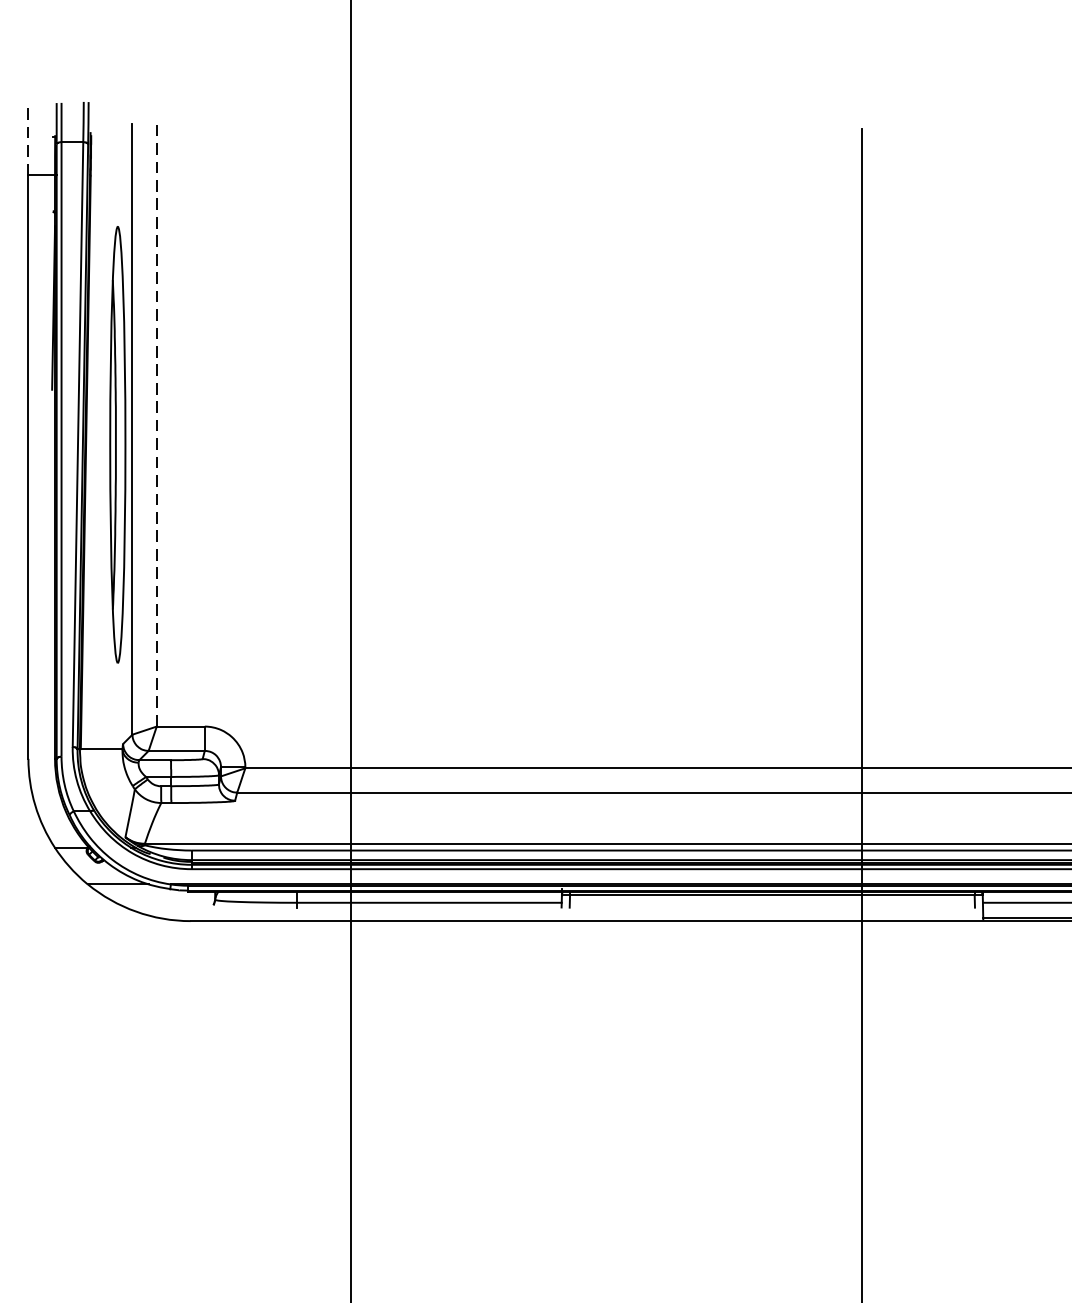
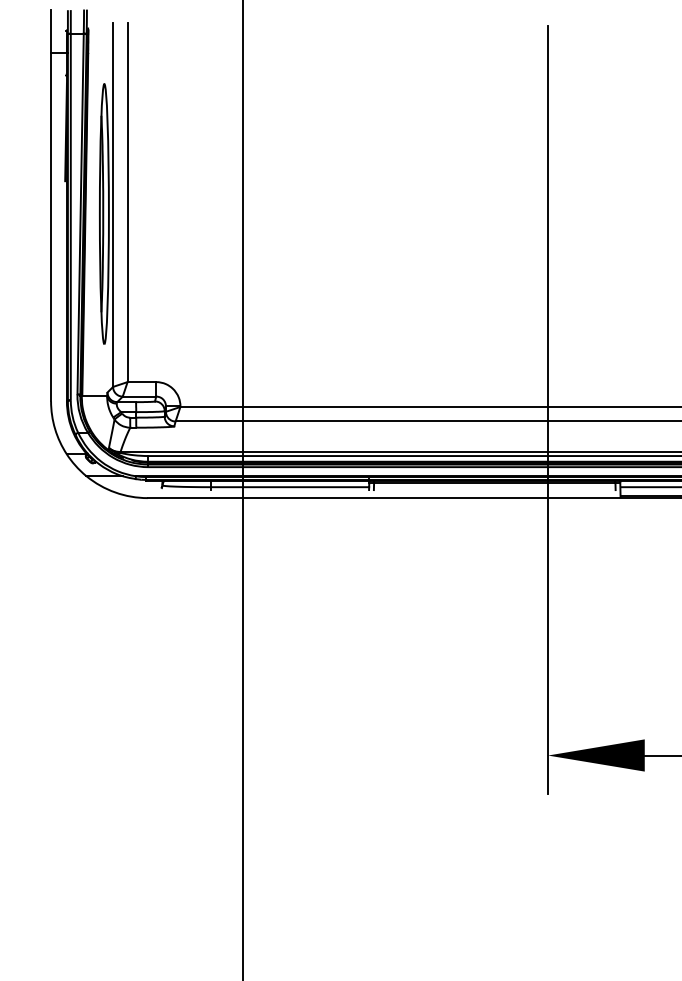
line: (29, 138) -> (51, 31), dashed -> solid
line: (156, 425) -> (127, 202), dashed -> solid

